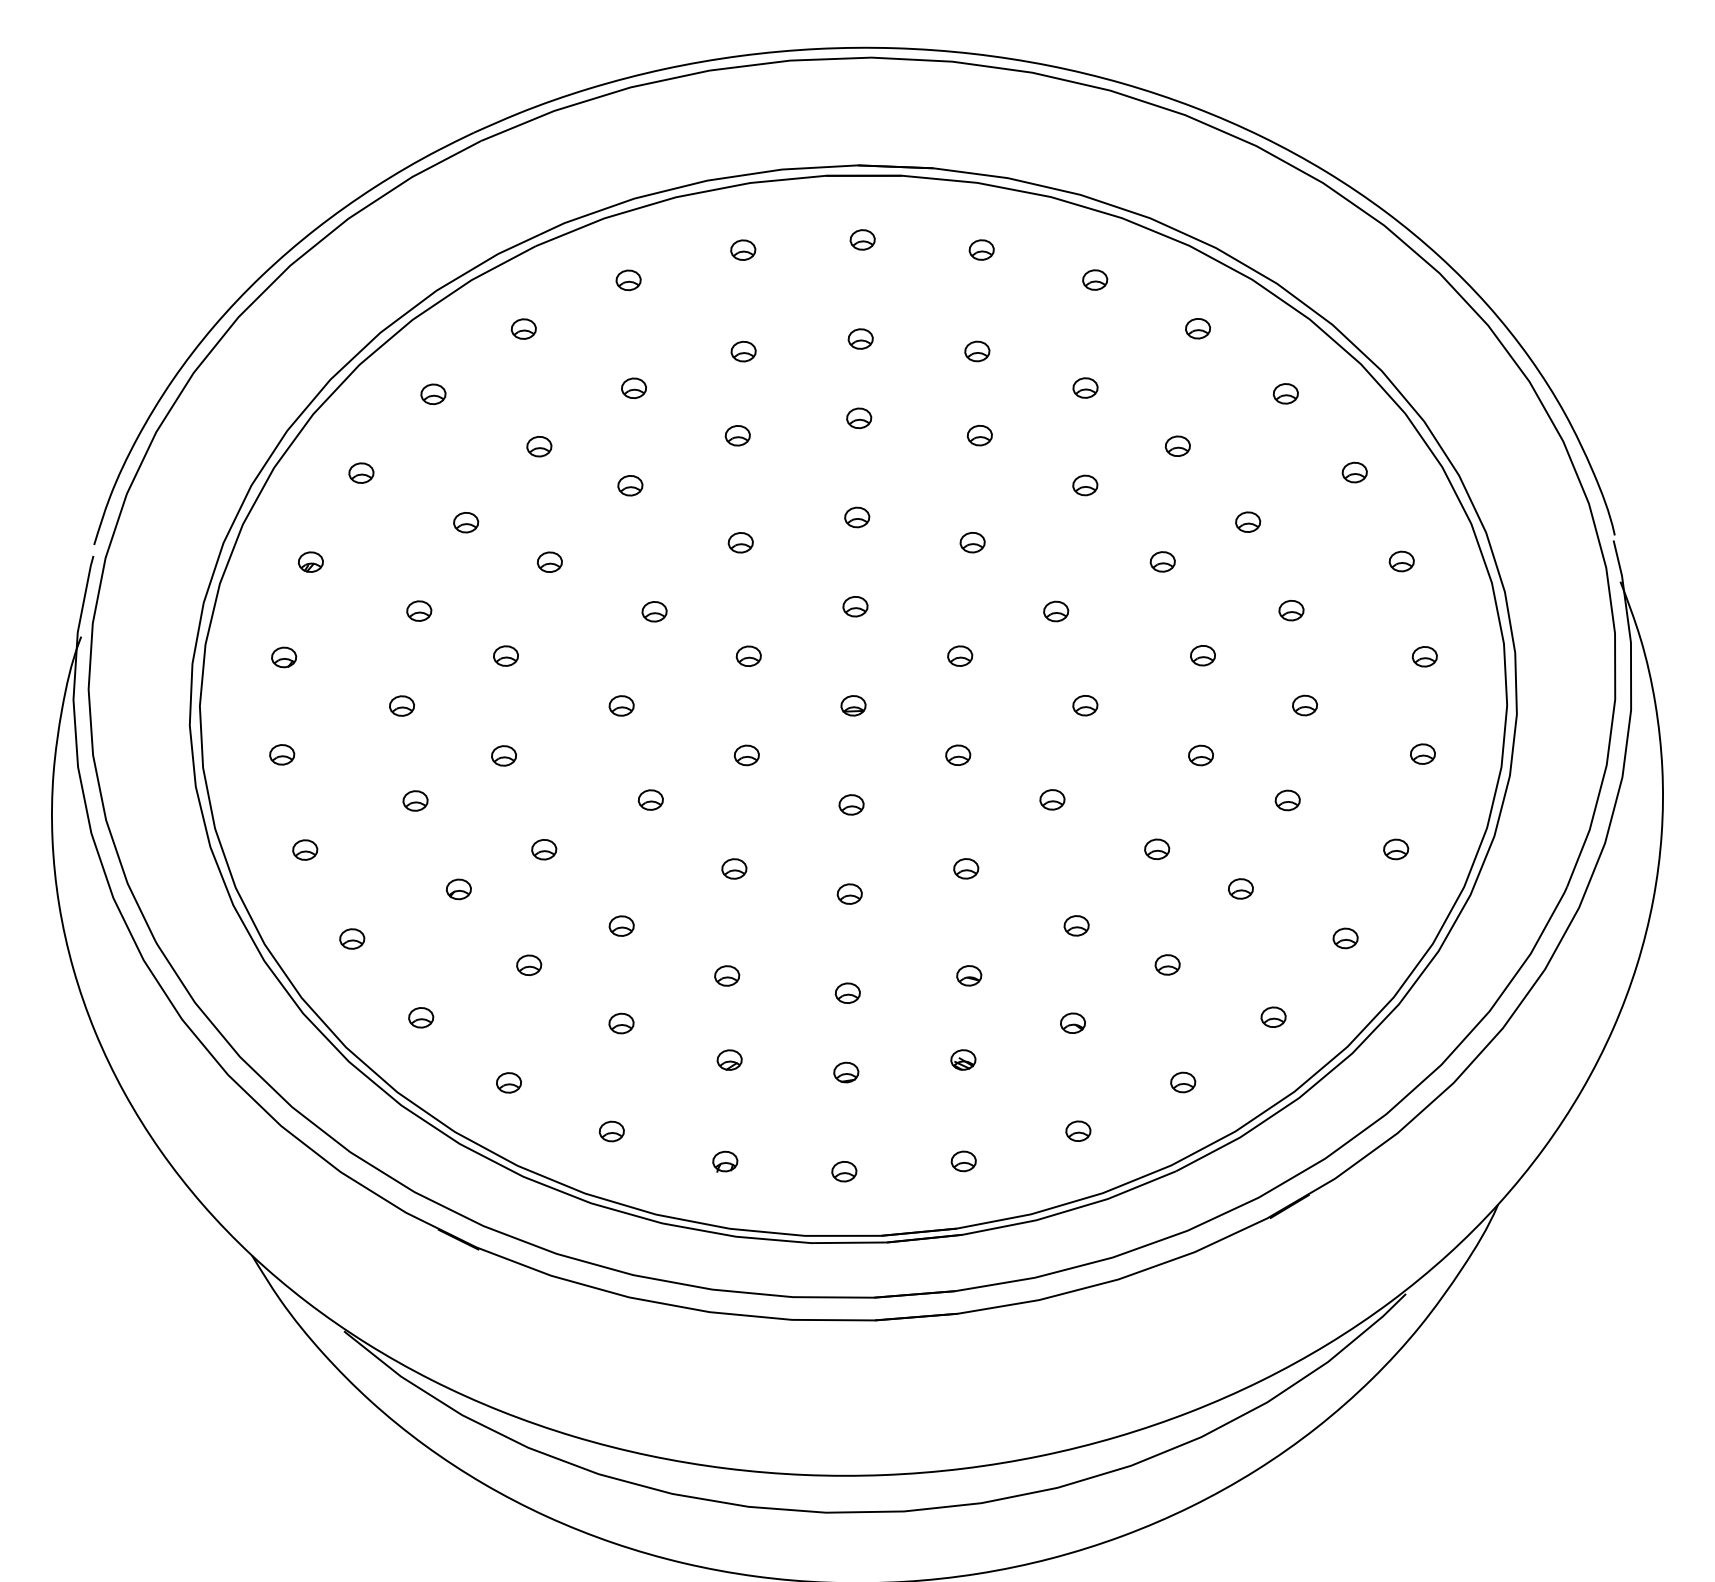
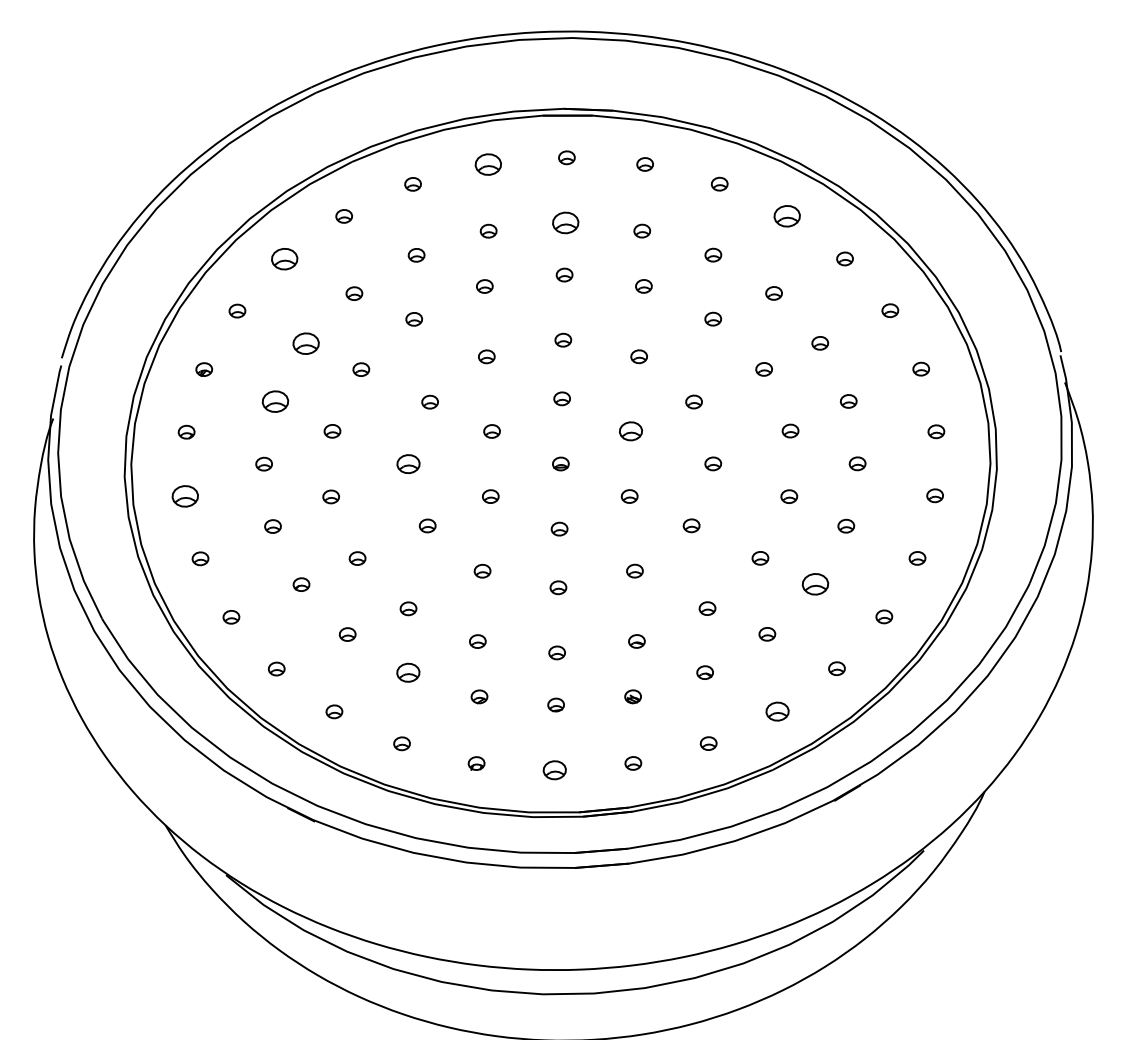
part: (743, 250) -> (488, 164), size x1.6
part: (1198, 327) -> (787, 215), size x1.6
part: (860, 338) -> (565, 222), size x1.6
part: (433, 394) -> (284, 259), size x1.6
part: (466, 522) -> (306, 343), size x1.6
part: (419, 610) -> (275, 401), size x1.6
part: (959, 656) -> (630, 431), size x1.4
part: (621, 705) -> (408, 463), size x1.4
part: (282, 753) -> (185, 495), size x1.6
part: (1240, 889) -> (815, 584), size x1.6
part: (621, 1023) -> (408, 672), size x1.4
part: (1183, 1082) -> (777, 711), size x1.4
part: (843, 1170) -> (554, 769), size x1.4

